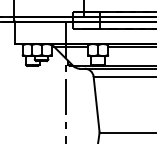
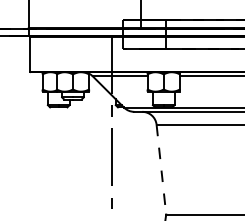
line: (96, 105) -> (161, 171), solid -> dashed

